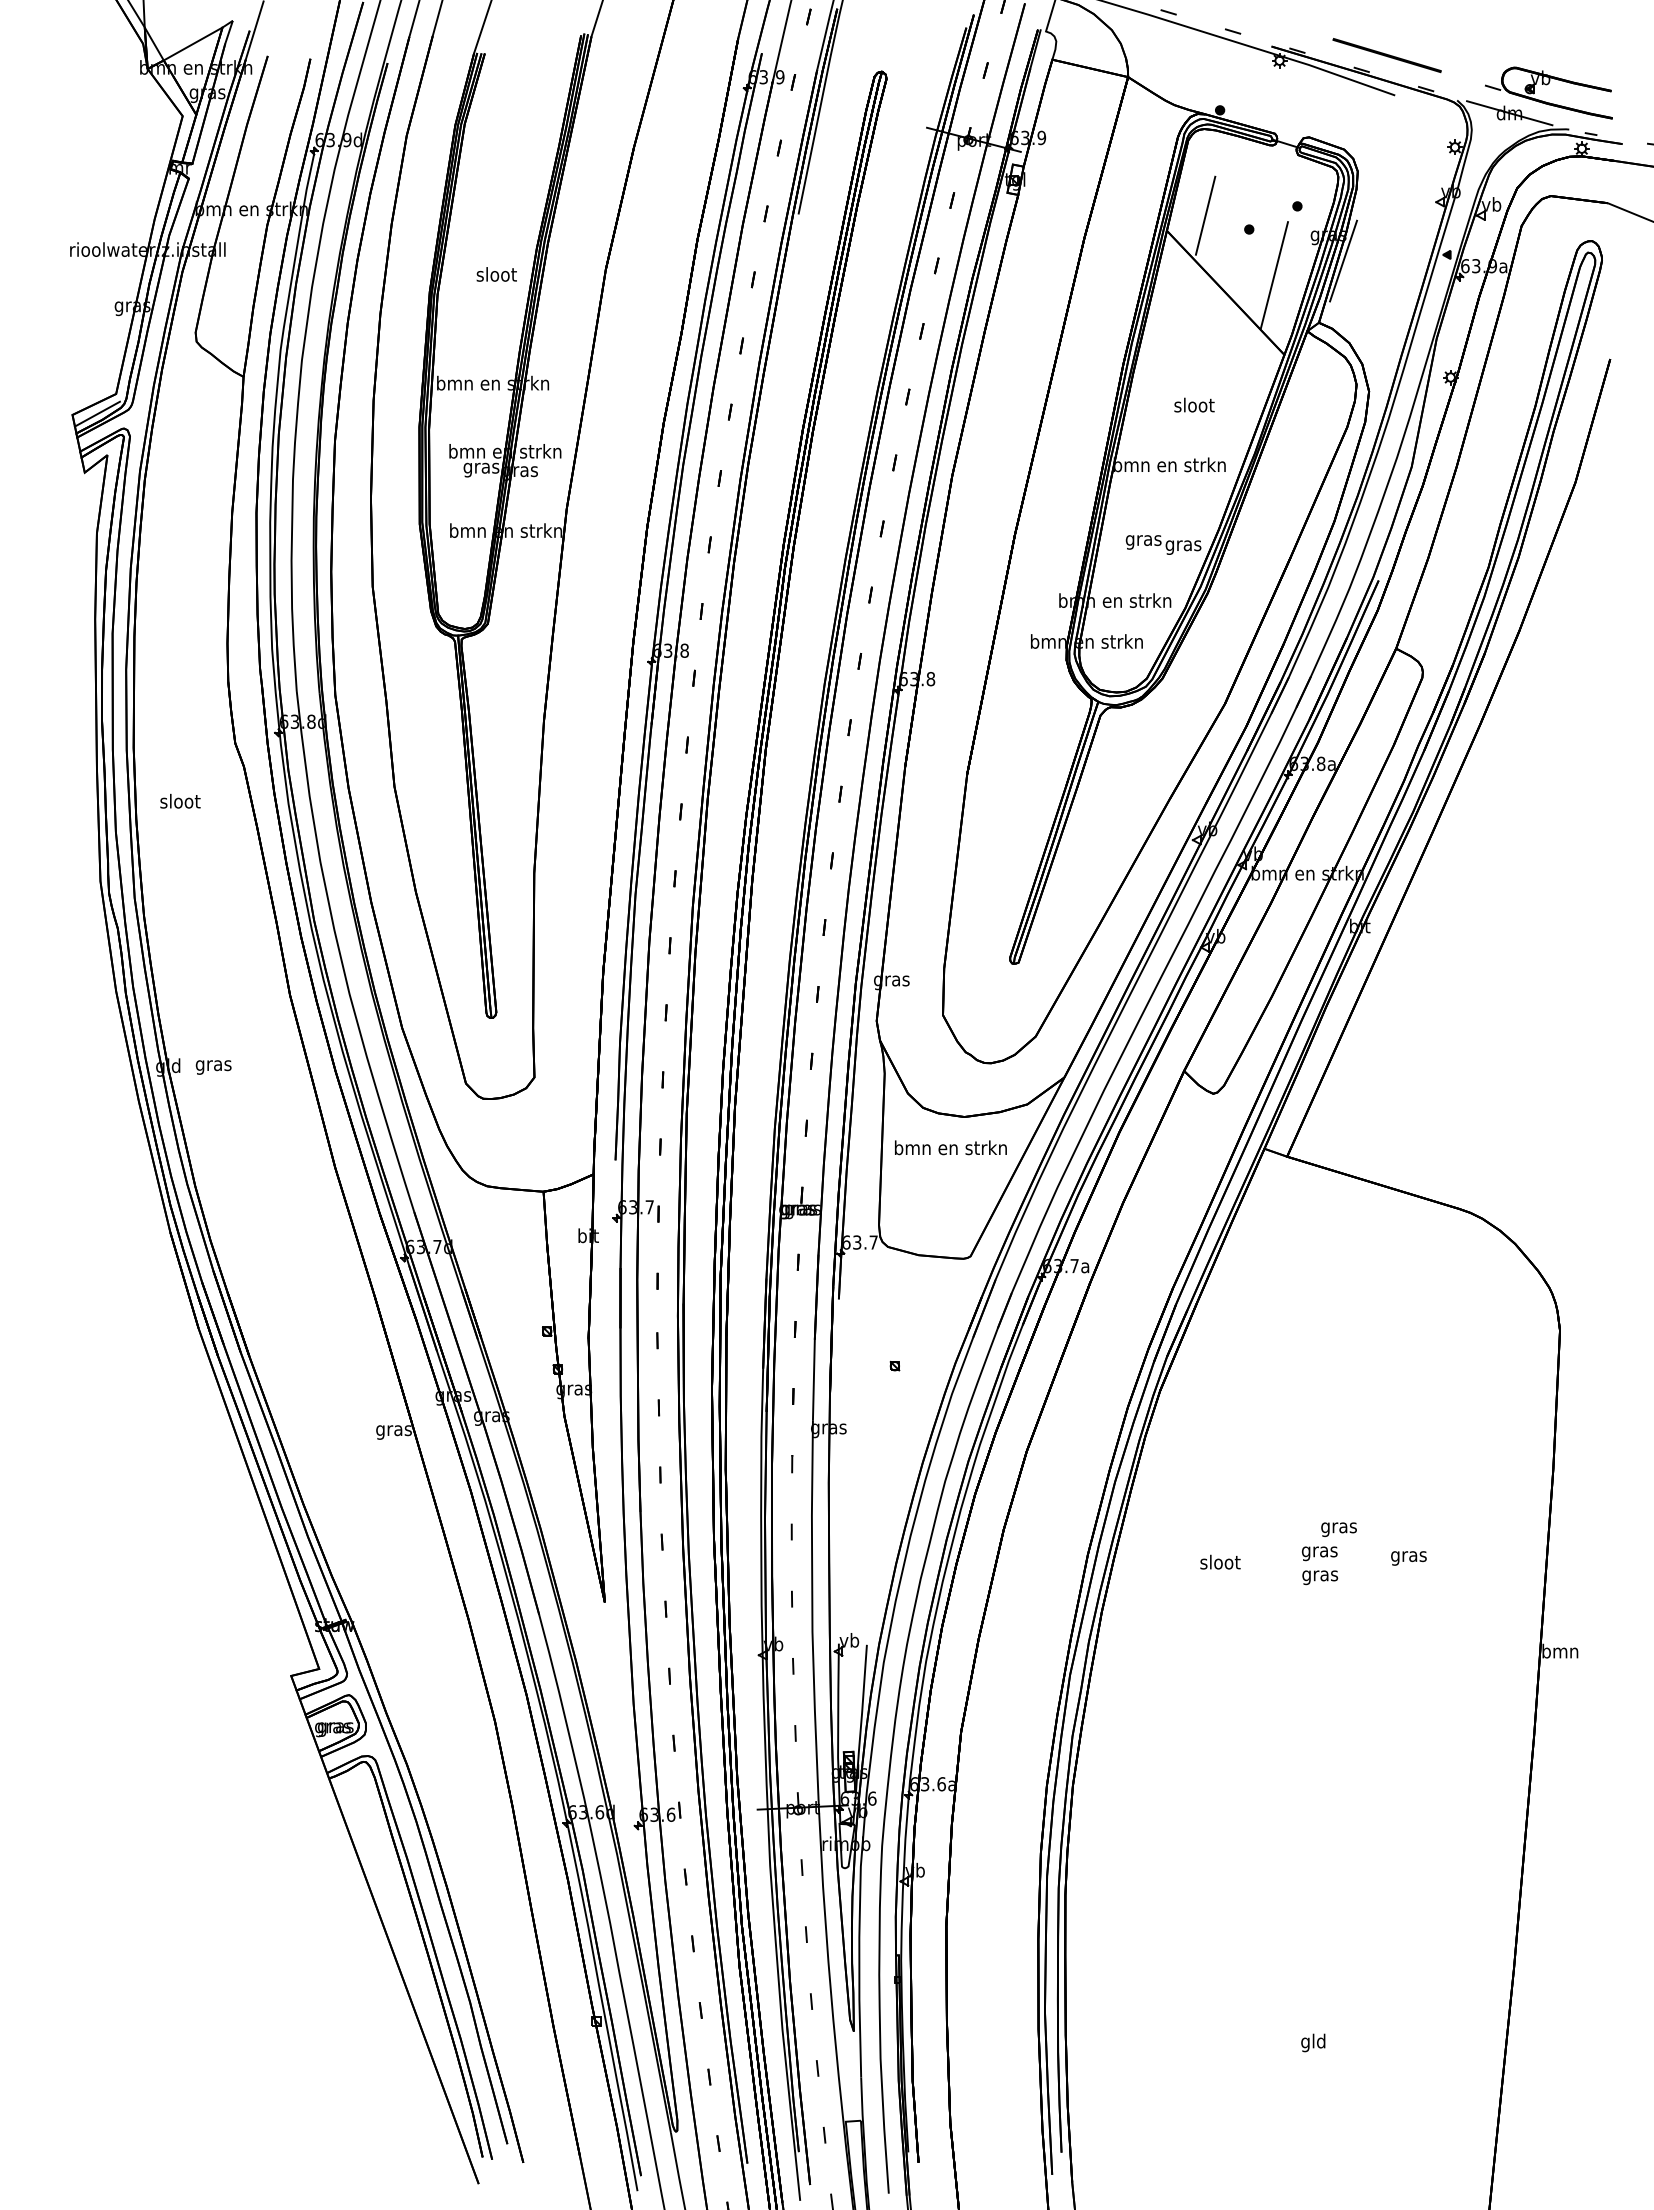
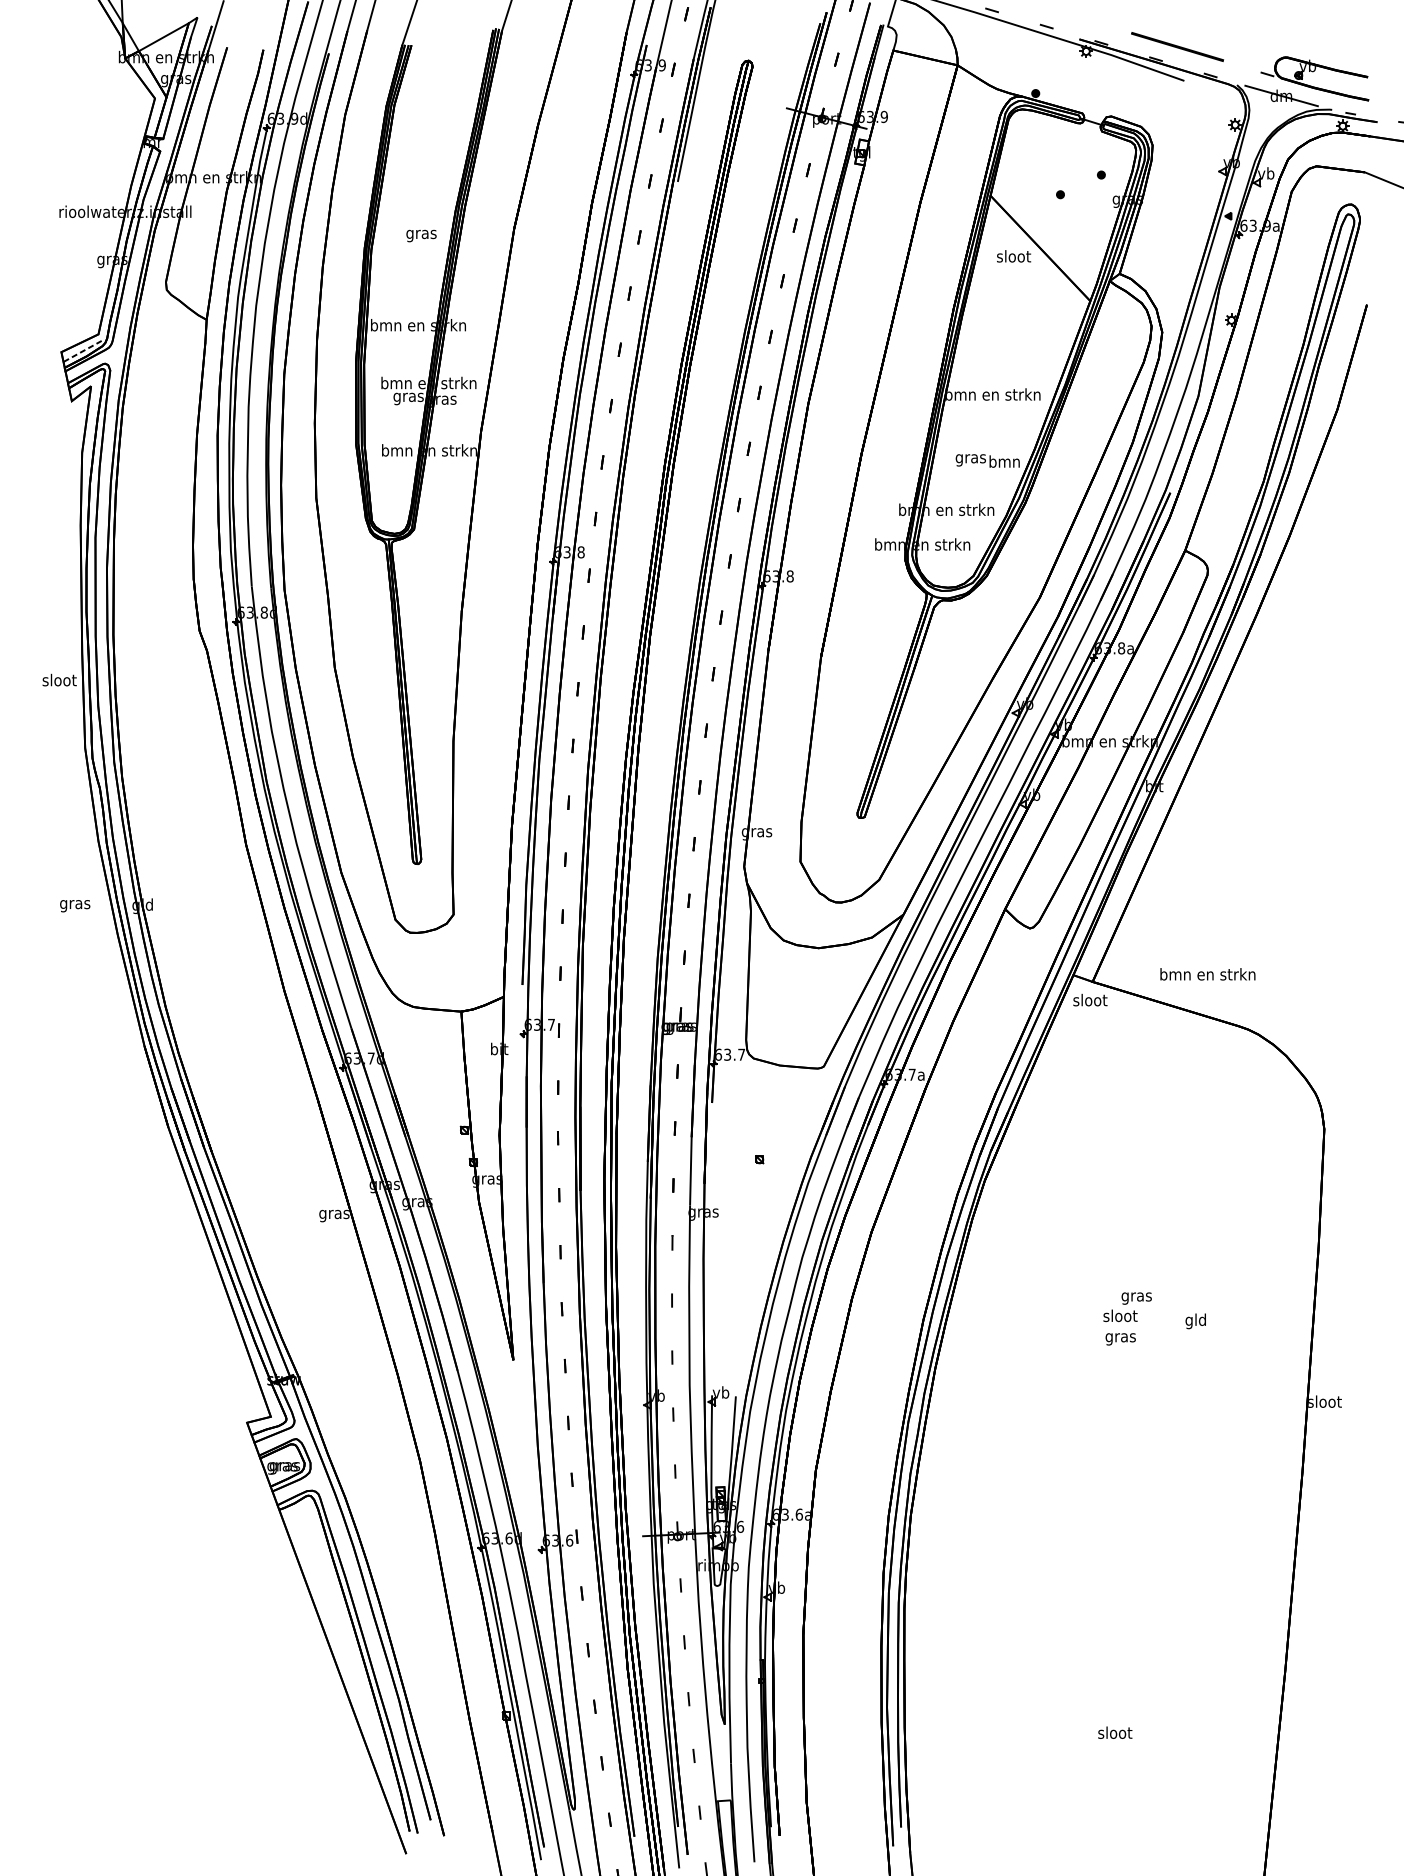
line: (1205, 215) -> (1023, 182), removed
line: (1343, 260) -> (1140, 221), removed
line: (1274, 275) -> (1081, 233), removed
text: (496, 276) -> (421, 234), sloot -> gras
text: (1194, 404) -> (1014, 255), moved
line: (97, 414) -> (82, 351), solid -> dashed
text: (1183, 545) -> (1004, 462), gras -> bmn
text: (180, 801) -> (59, 680), moved
text: (213, 1067) -> (75, 906), moved
text: (950, 1147) -> (1207, 974), moved
text: (1319, 1551) -> (1120, 1317), gras -> sloot
text: (1408, 1556) -> (1195, 1321), gras -> gld
text: (1220, 1561) -> (1090, 999), moved
text: (1560, 1650) -> (1324, 1401), bmn -> sloot
text: (1313, 2042) -> (1115, 1733), gld -> sloot

